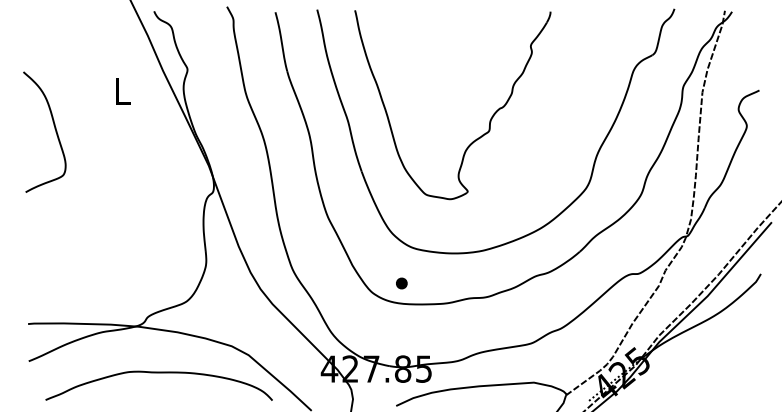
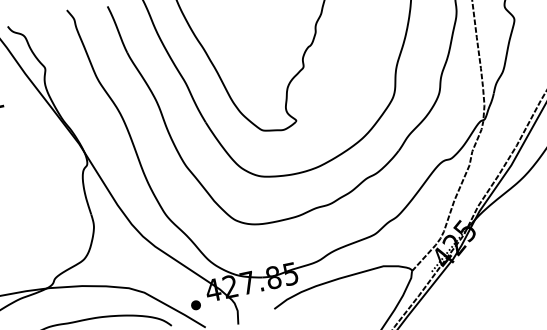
part: (401, 283) -> (195, 305), moved

